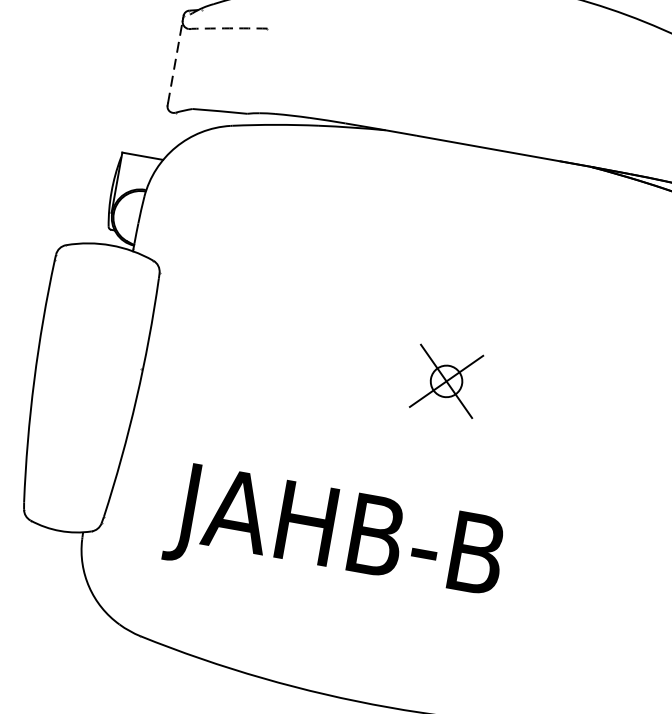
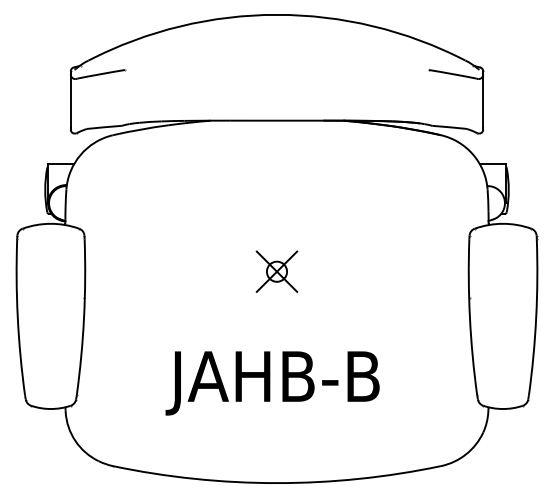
arc: (230, 29) -> (101, 74), dashed -> solid
line: (174, 62) -> (70, 101), dashed -> solid
text: (334, 539) -> (272, 383), moved

